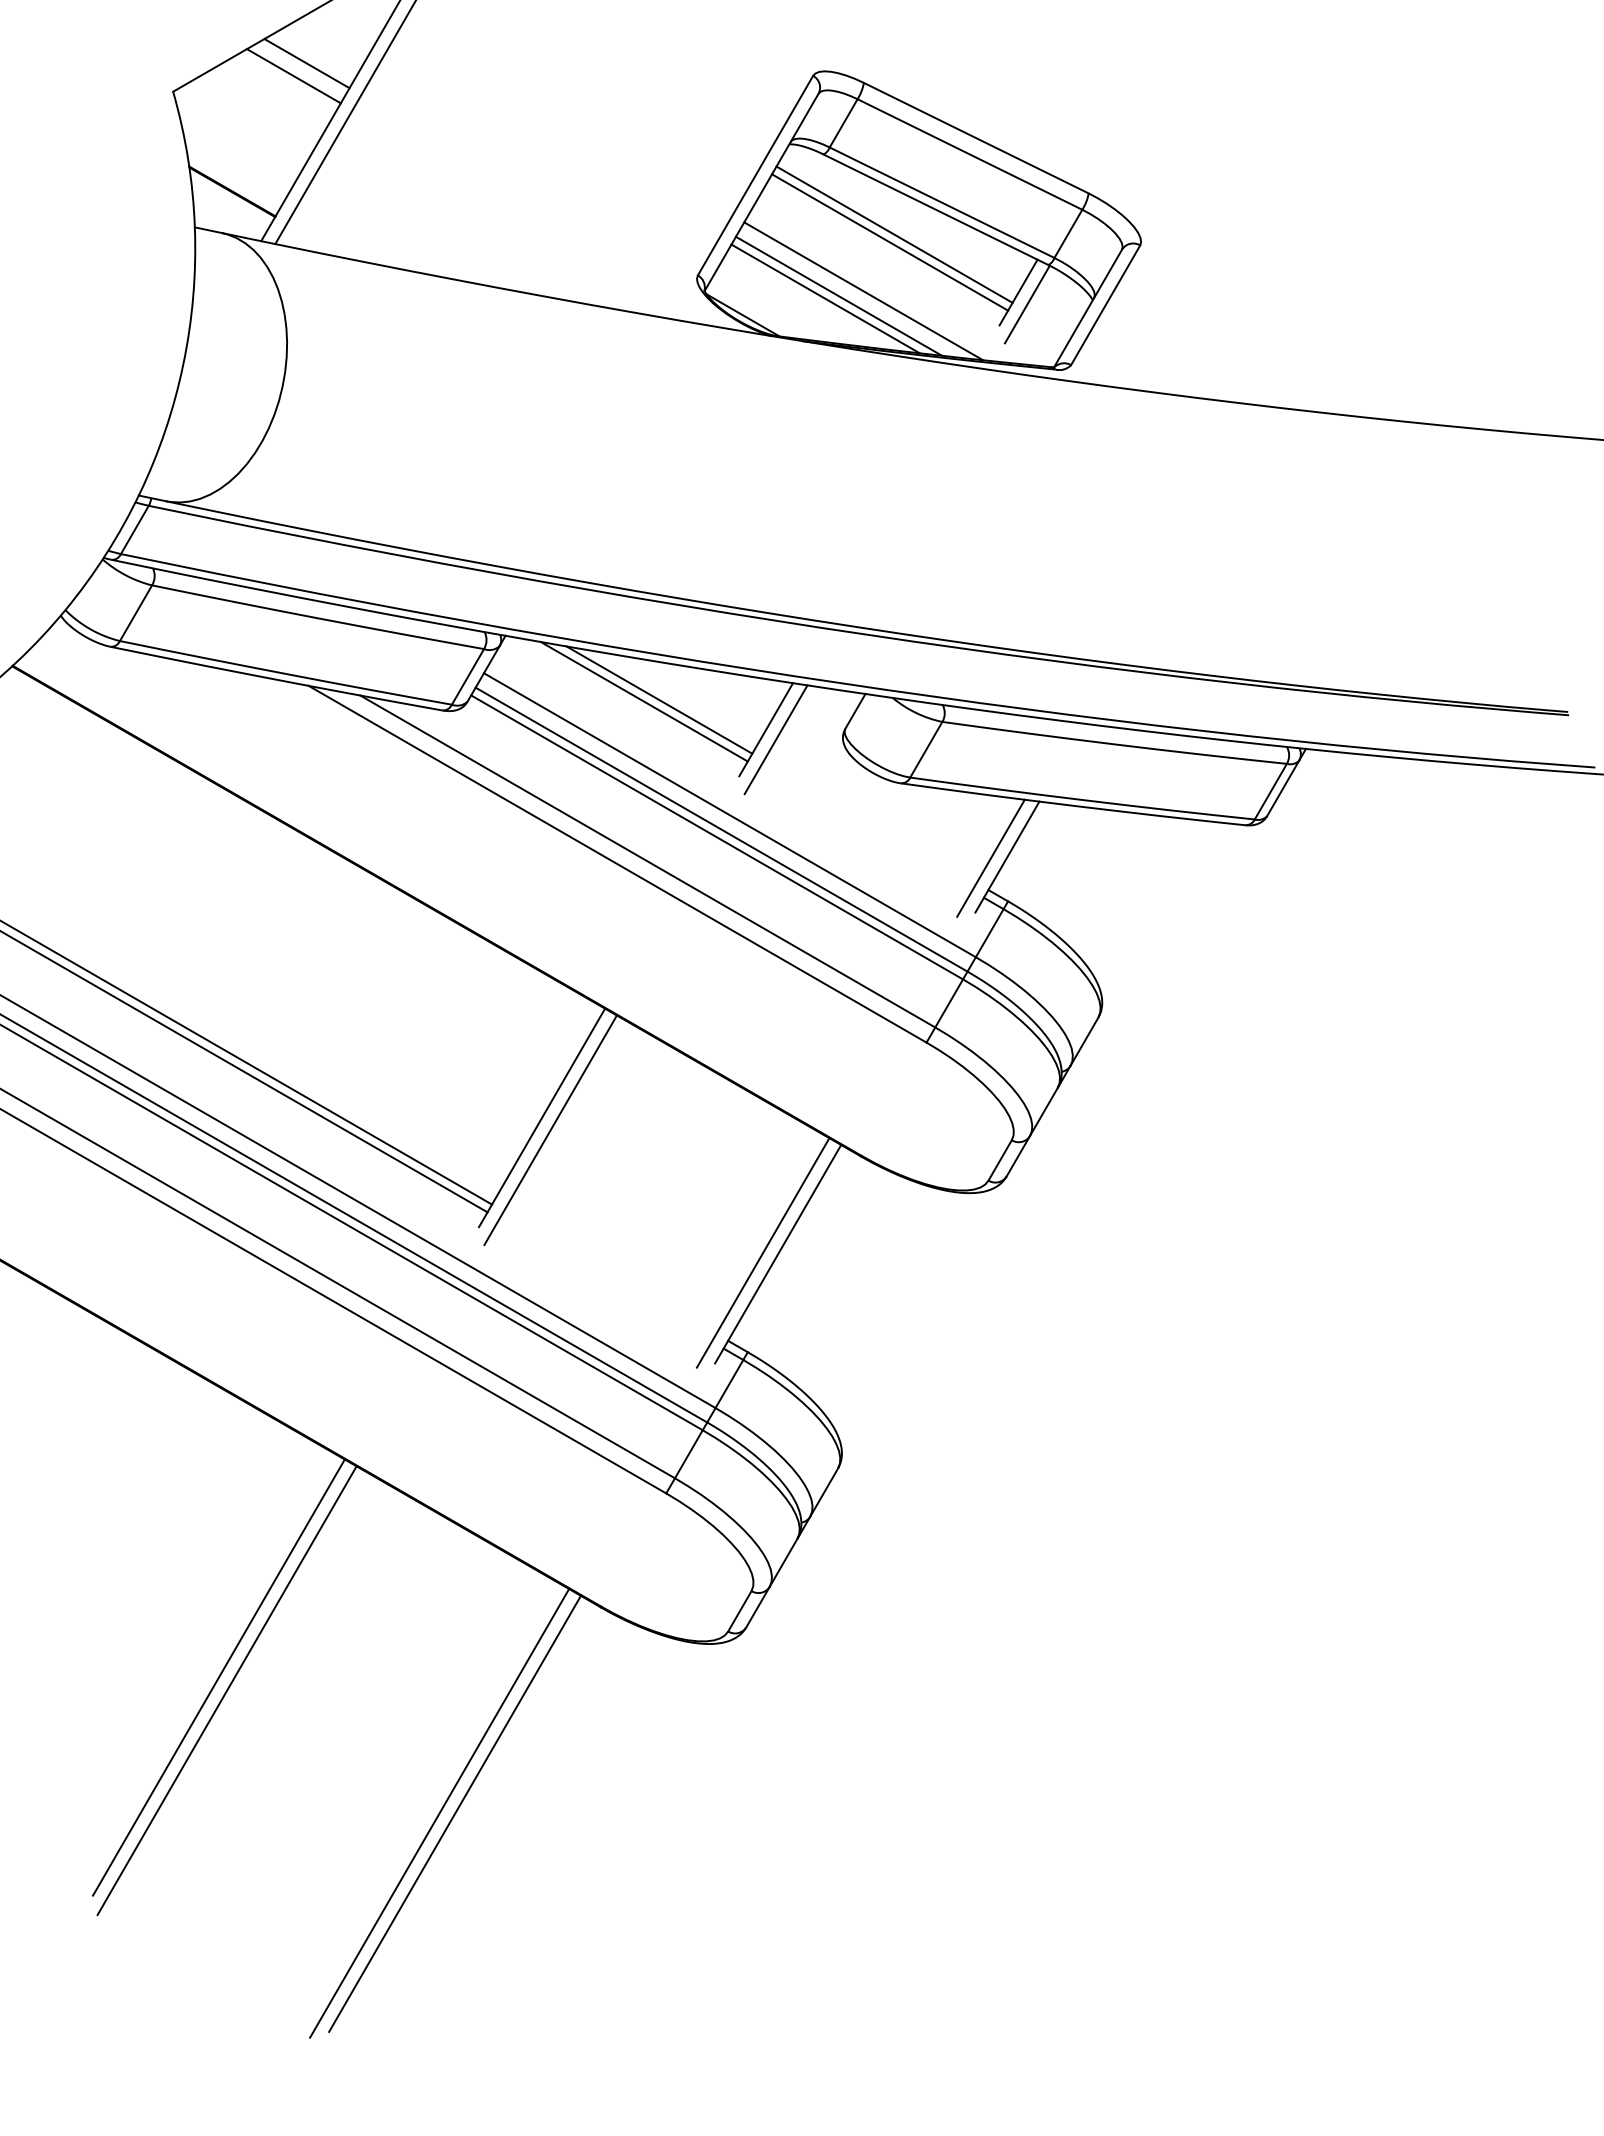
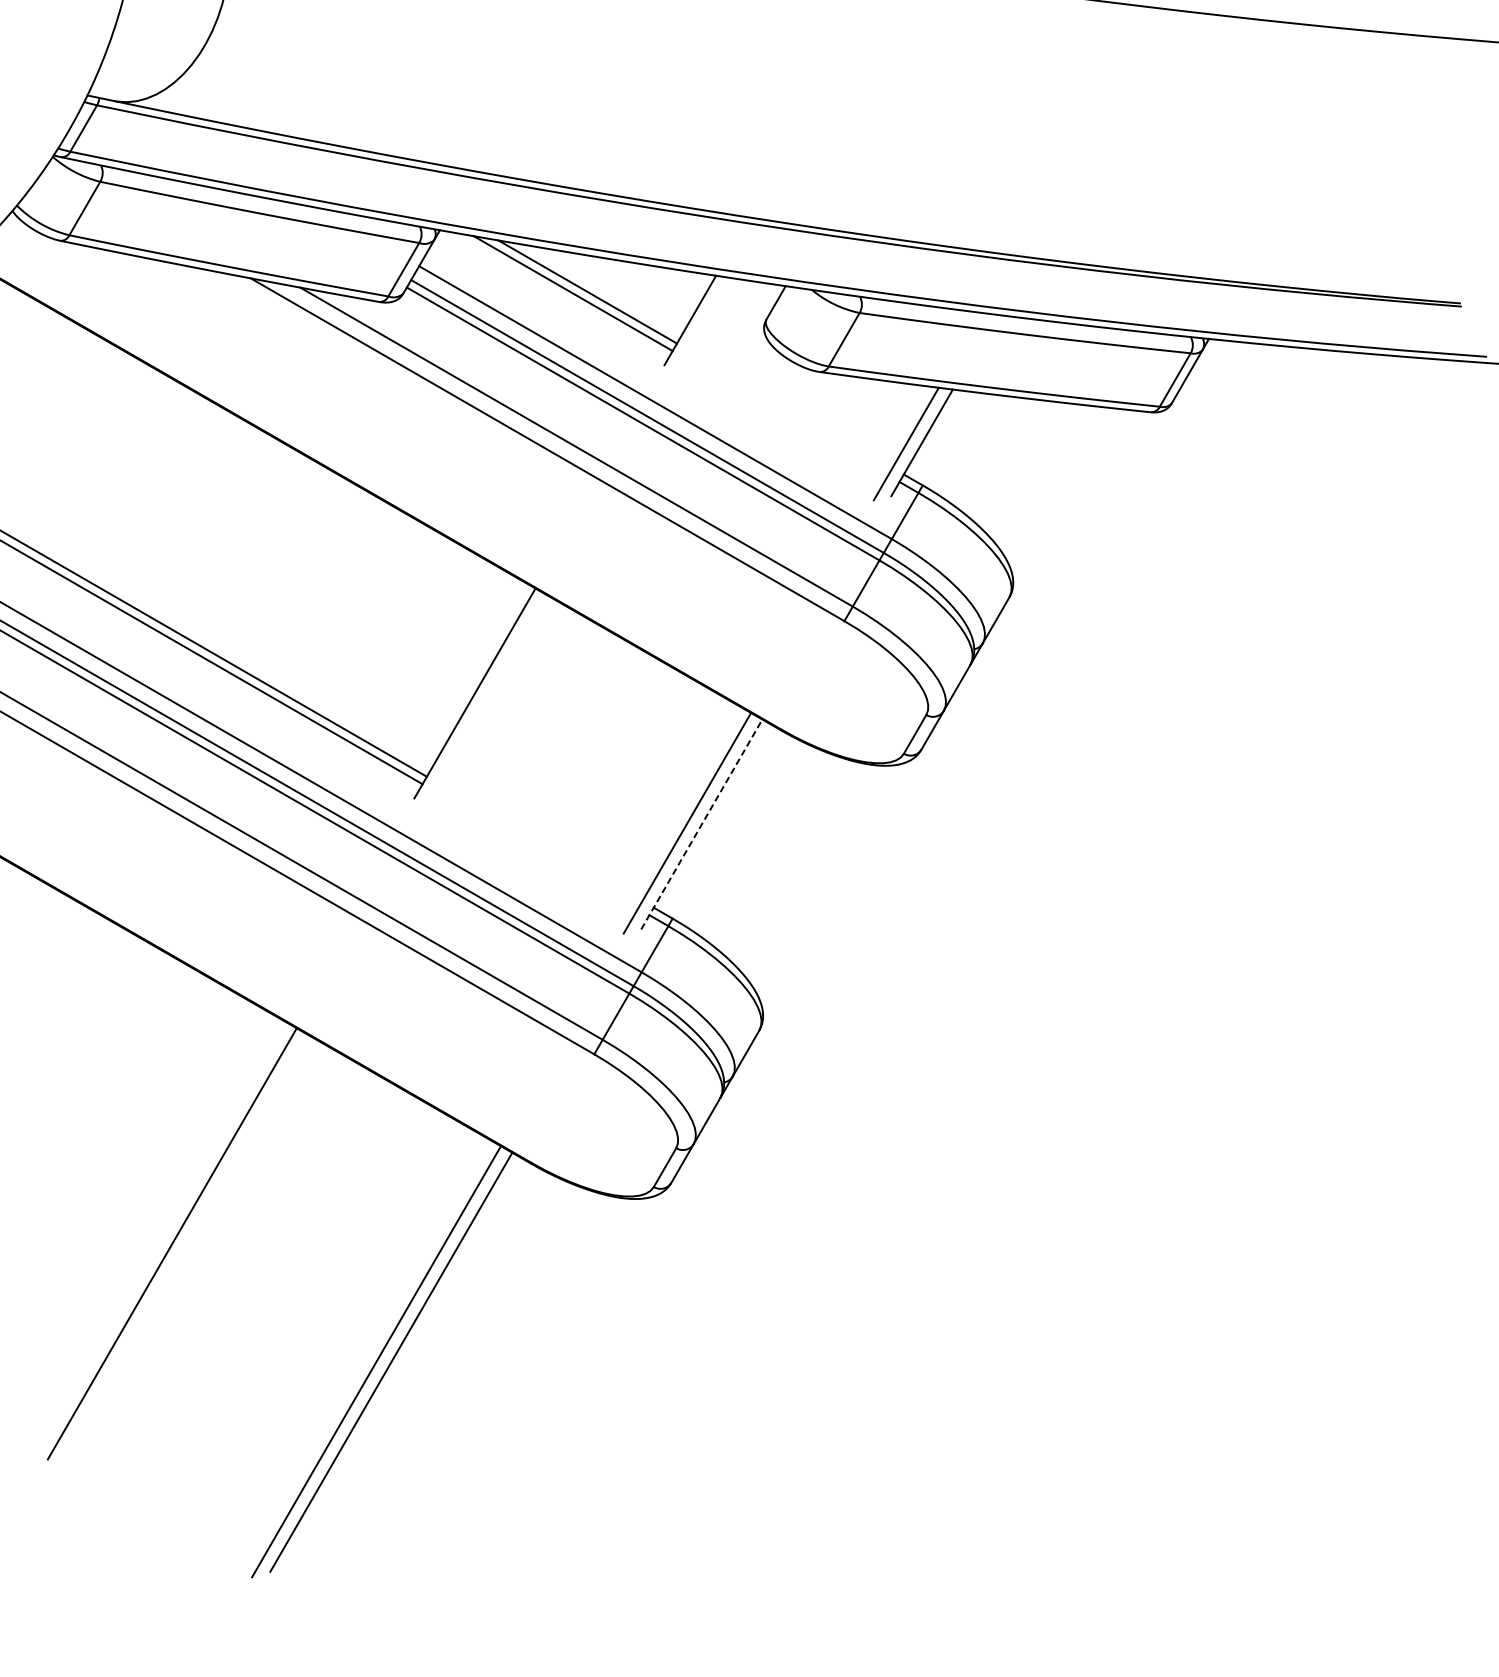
line: (775, 739) -> (699, 329), removed
line: (550, 1130) -> (483, 705), removed
line: (778, 1253) -> (702, 823), solid -> dashed
line: (218, 1677) -> (164, 1231), removed

